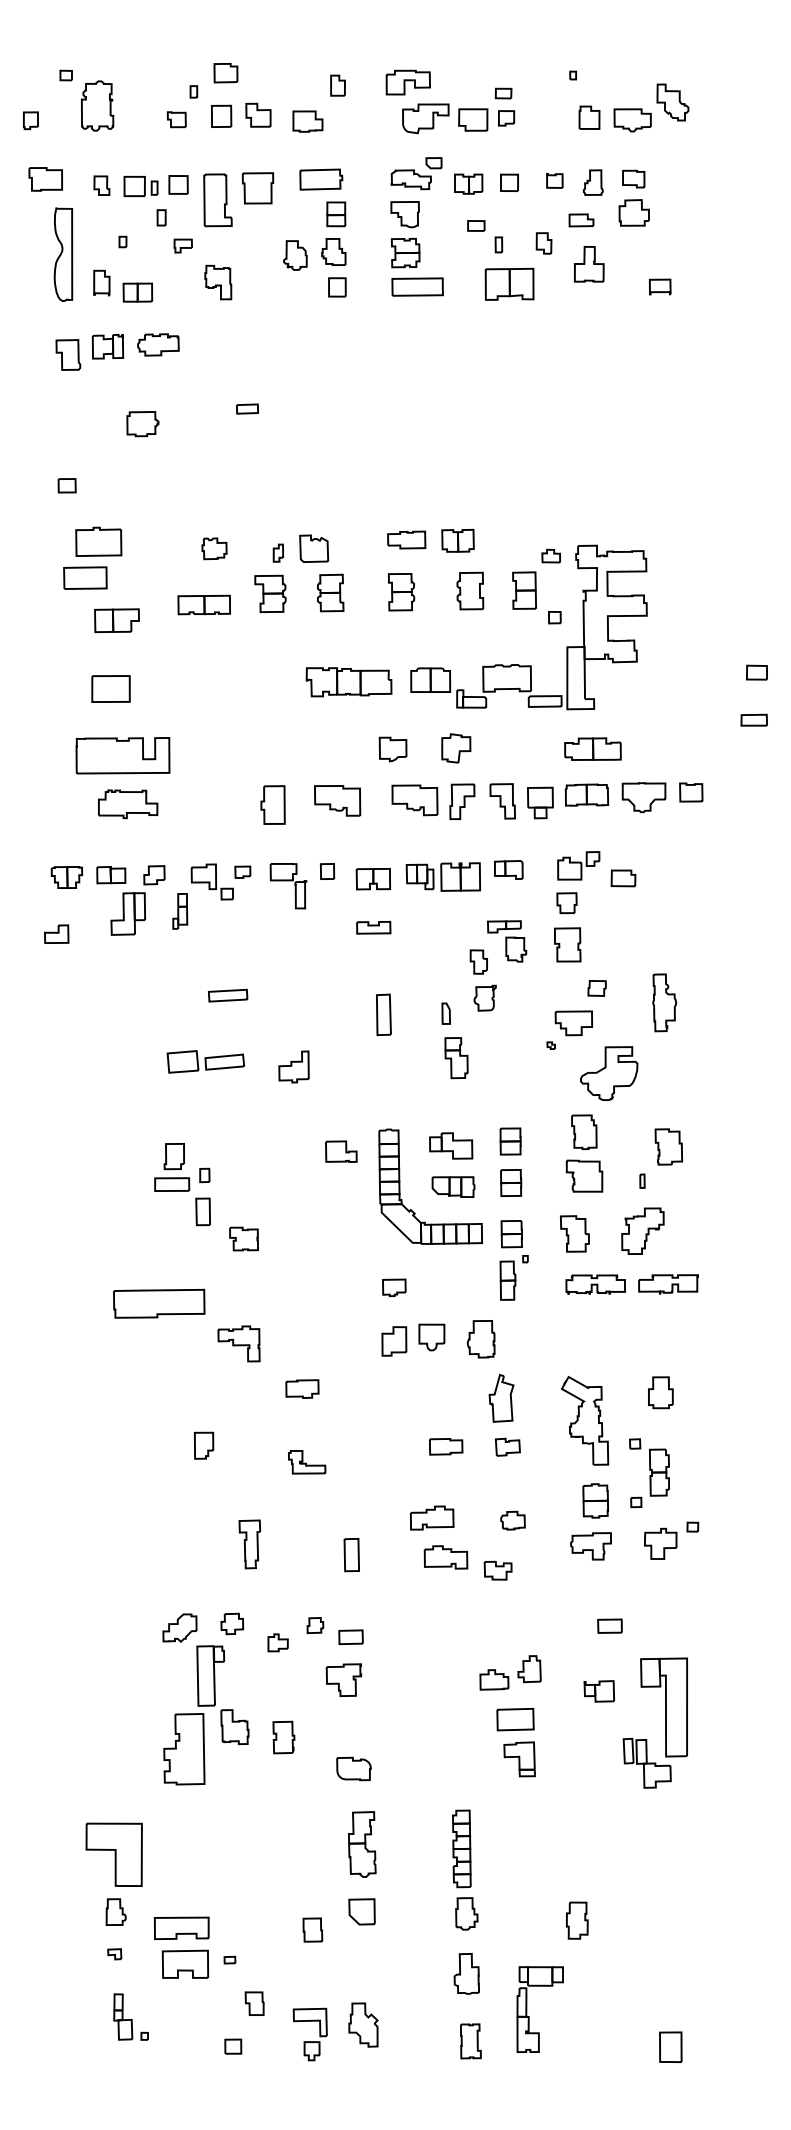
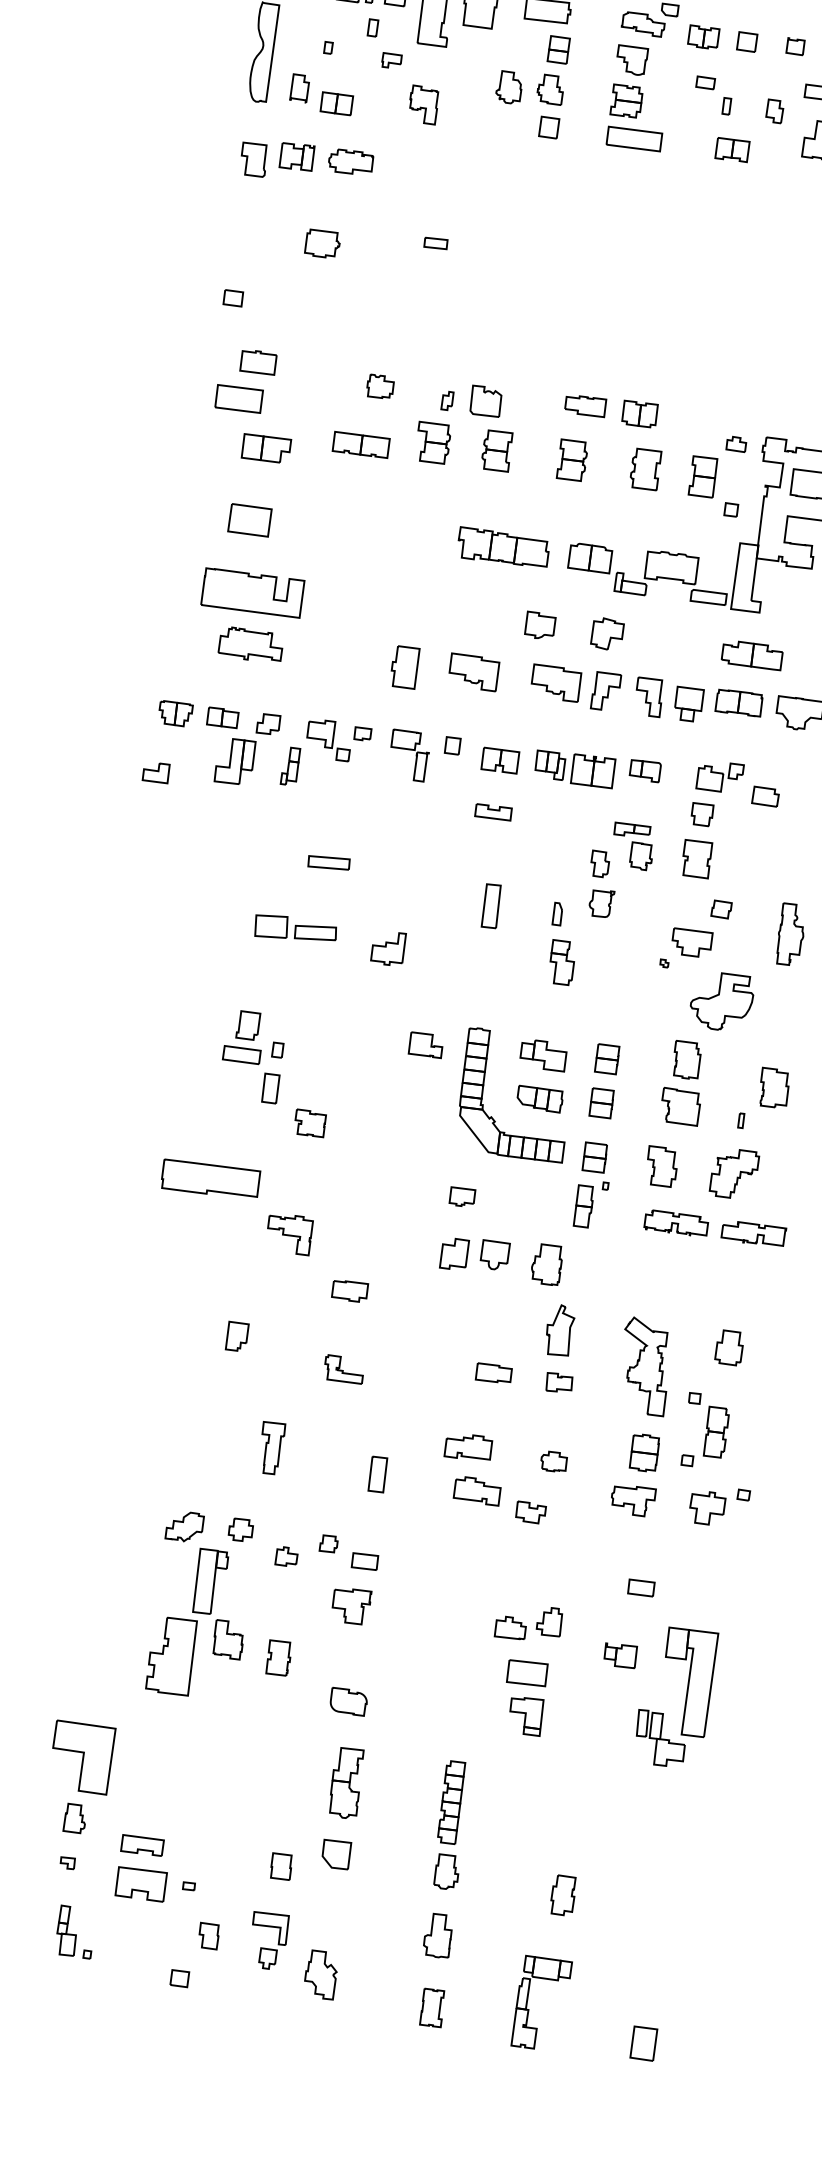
part: (509, 284) -> (732, 149), size x0.62
part: (98, 541) -> (258, 362), size x0.71
part: (181, 1928) -> (142, 1845), size x0.71
part: (527, 2009) -> (528, 2001), moved
part: (309, 2041) -> (266, 1948), moved

